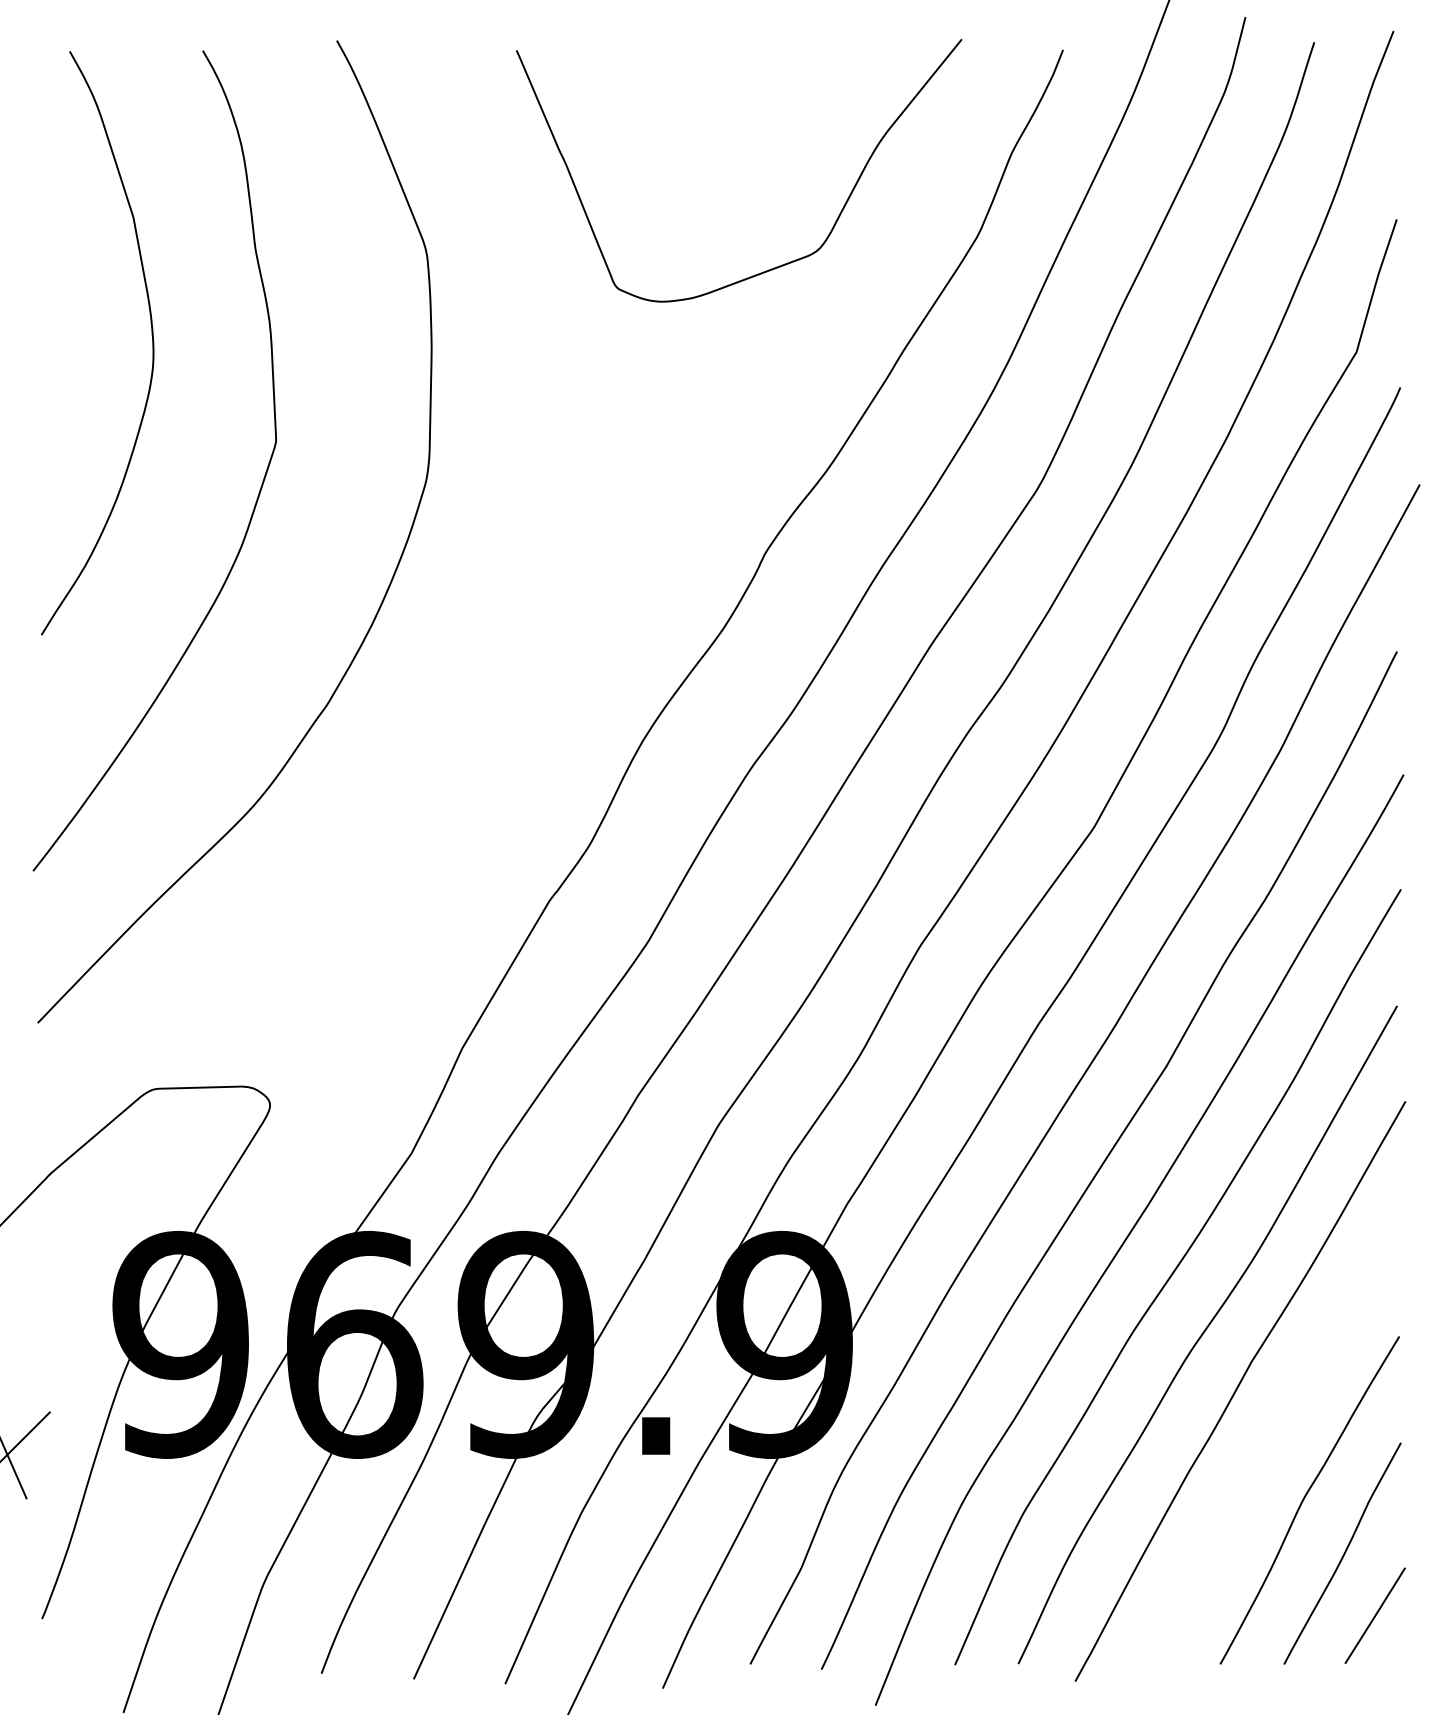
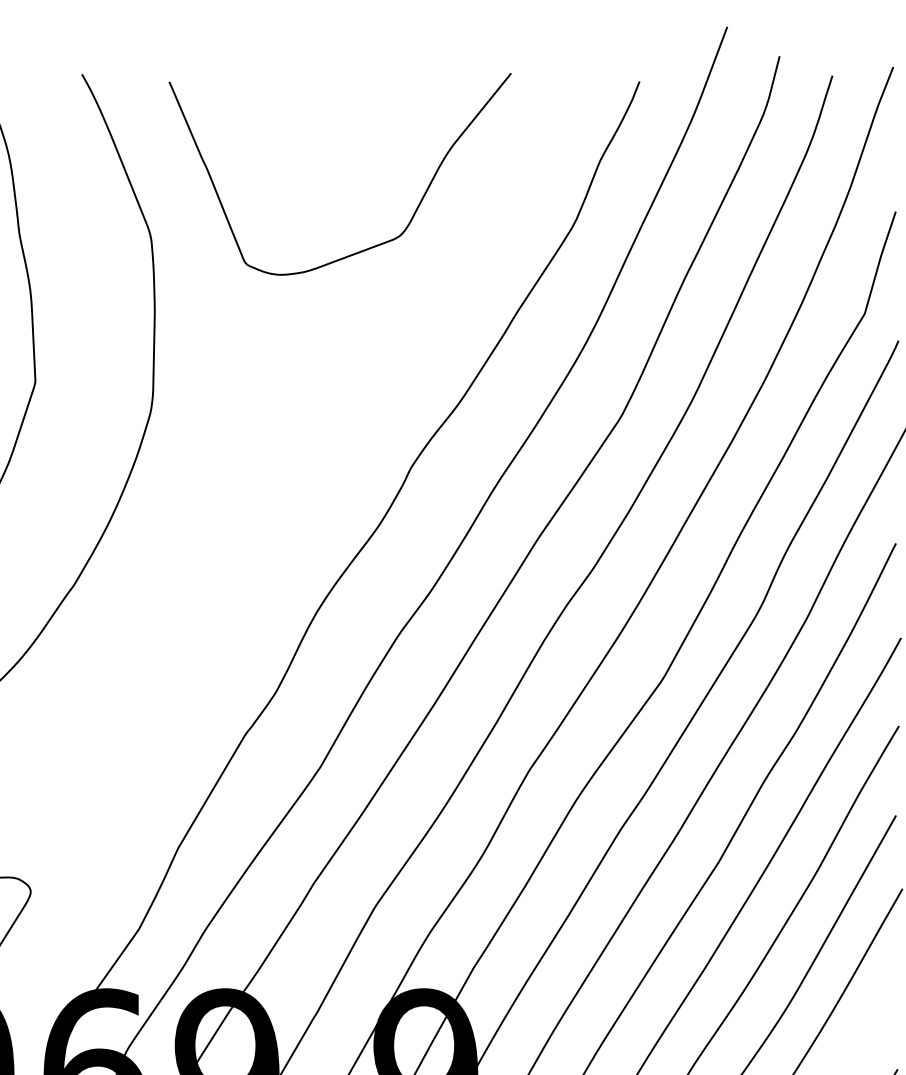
curve: (776, 266) -> (368, 247), moved

